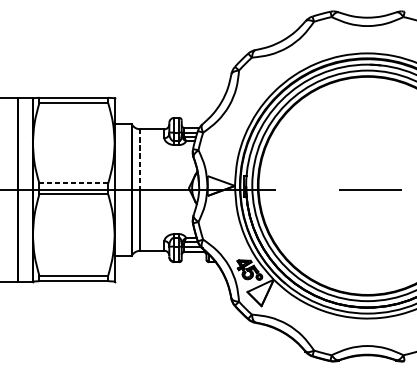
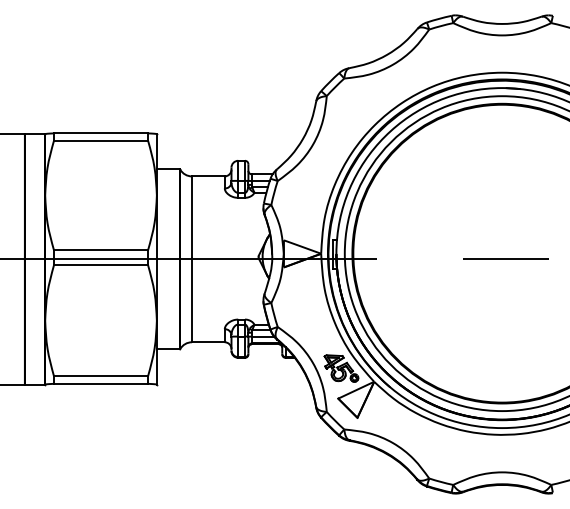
line: (140, 159) -> (191, 217), dashed -> solid
line: (73, 183) -> (100, 250), dashed -> solid

